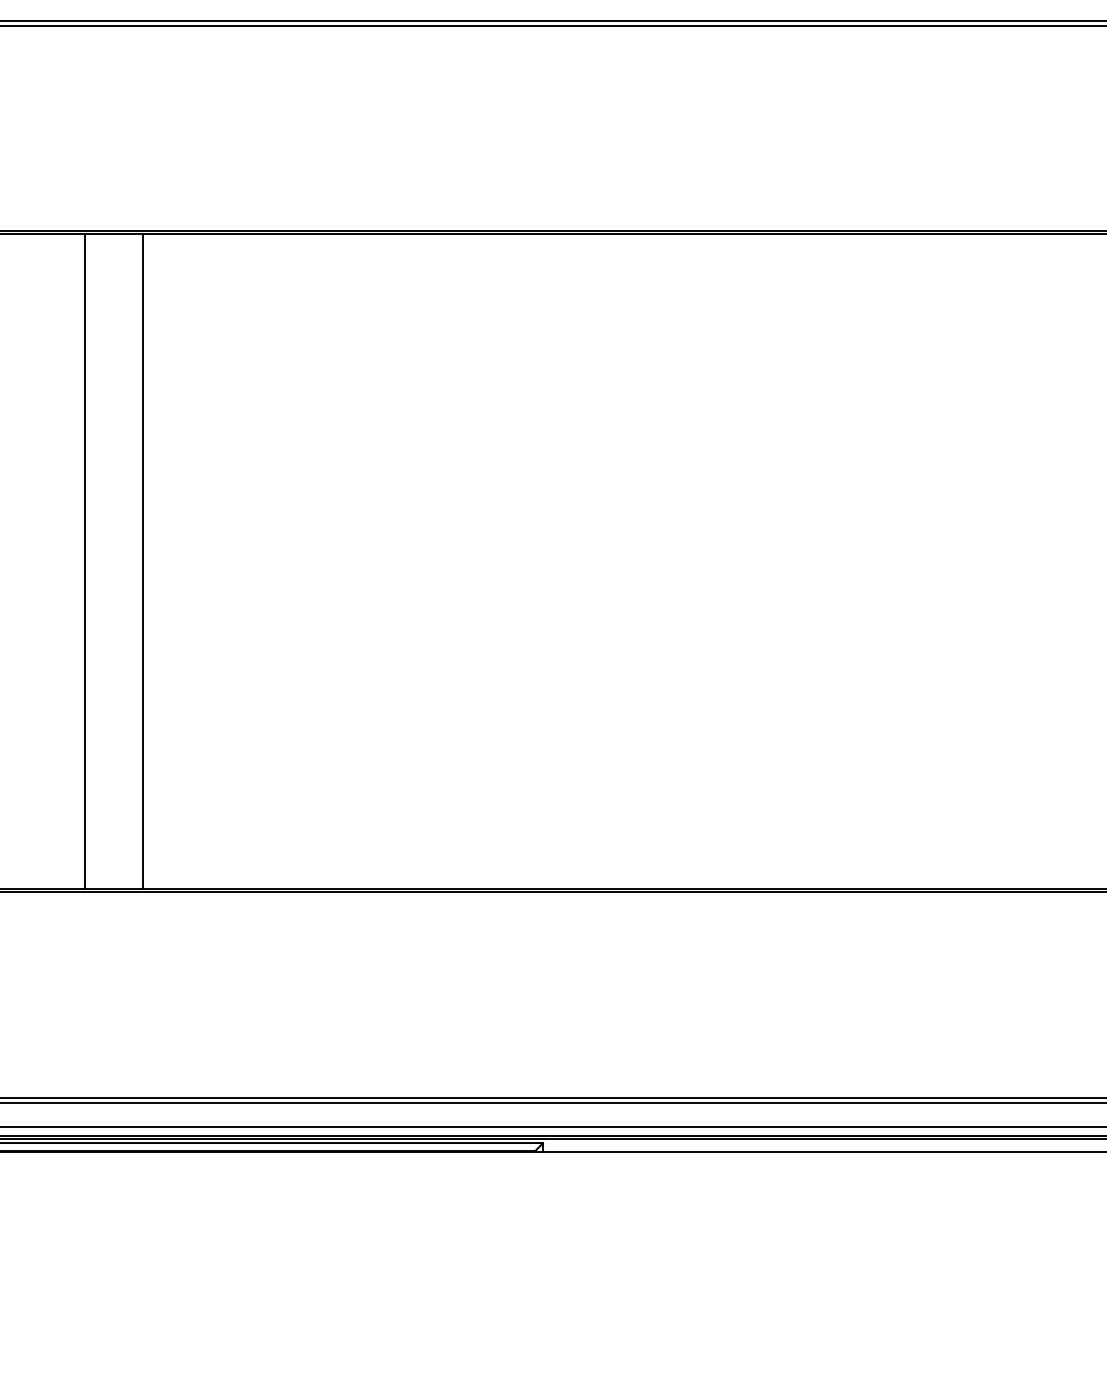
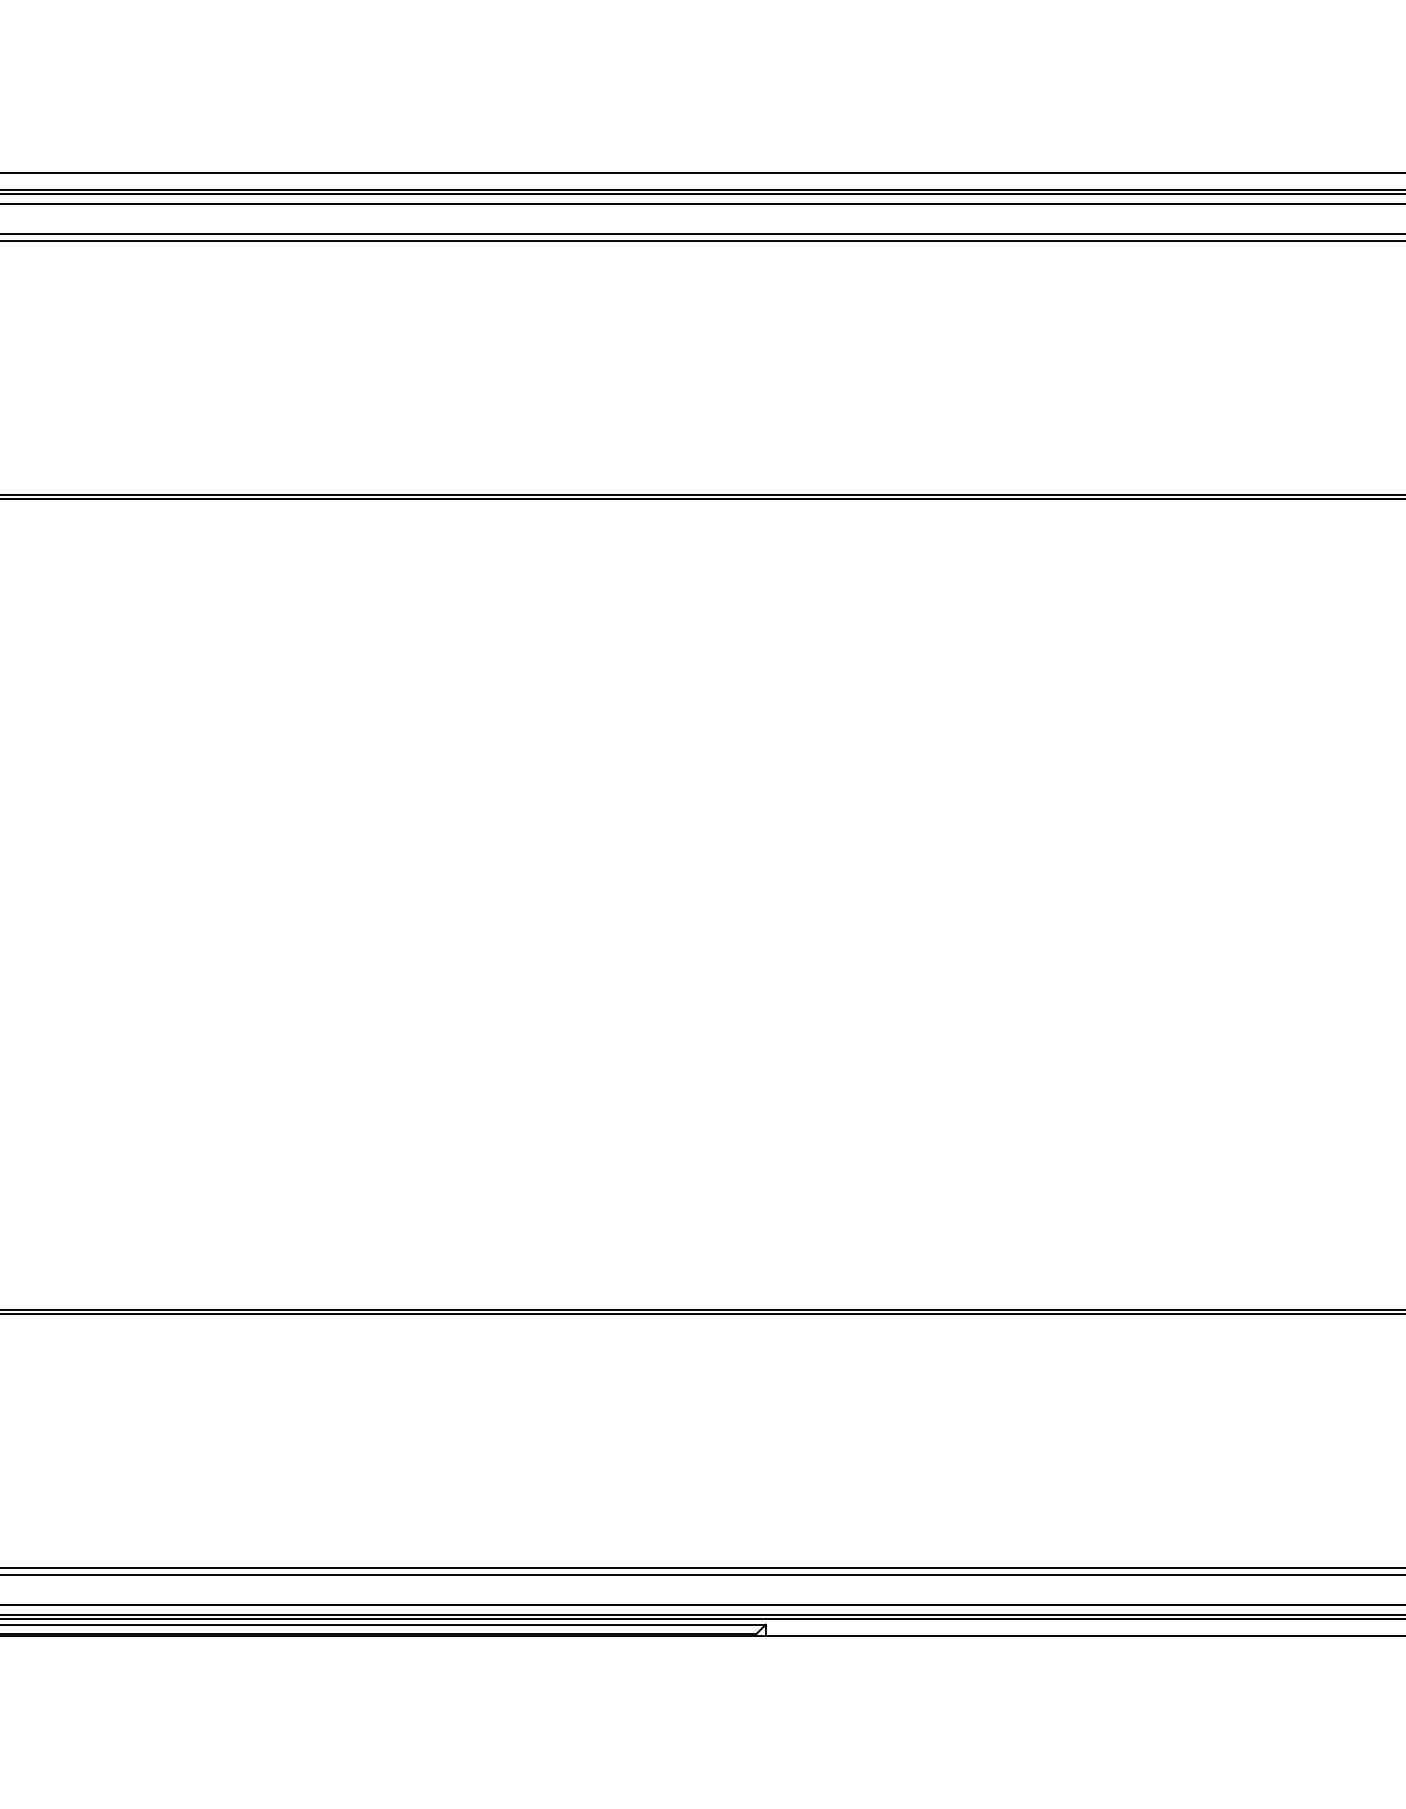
line: (84, 561) -> (197, 904), removed
line: (142, 561) -> (269, 904), removed

